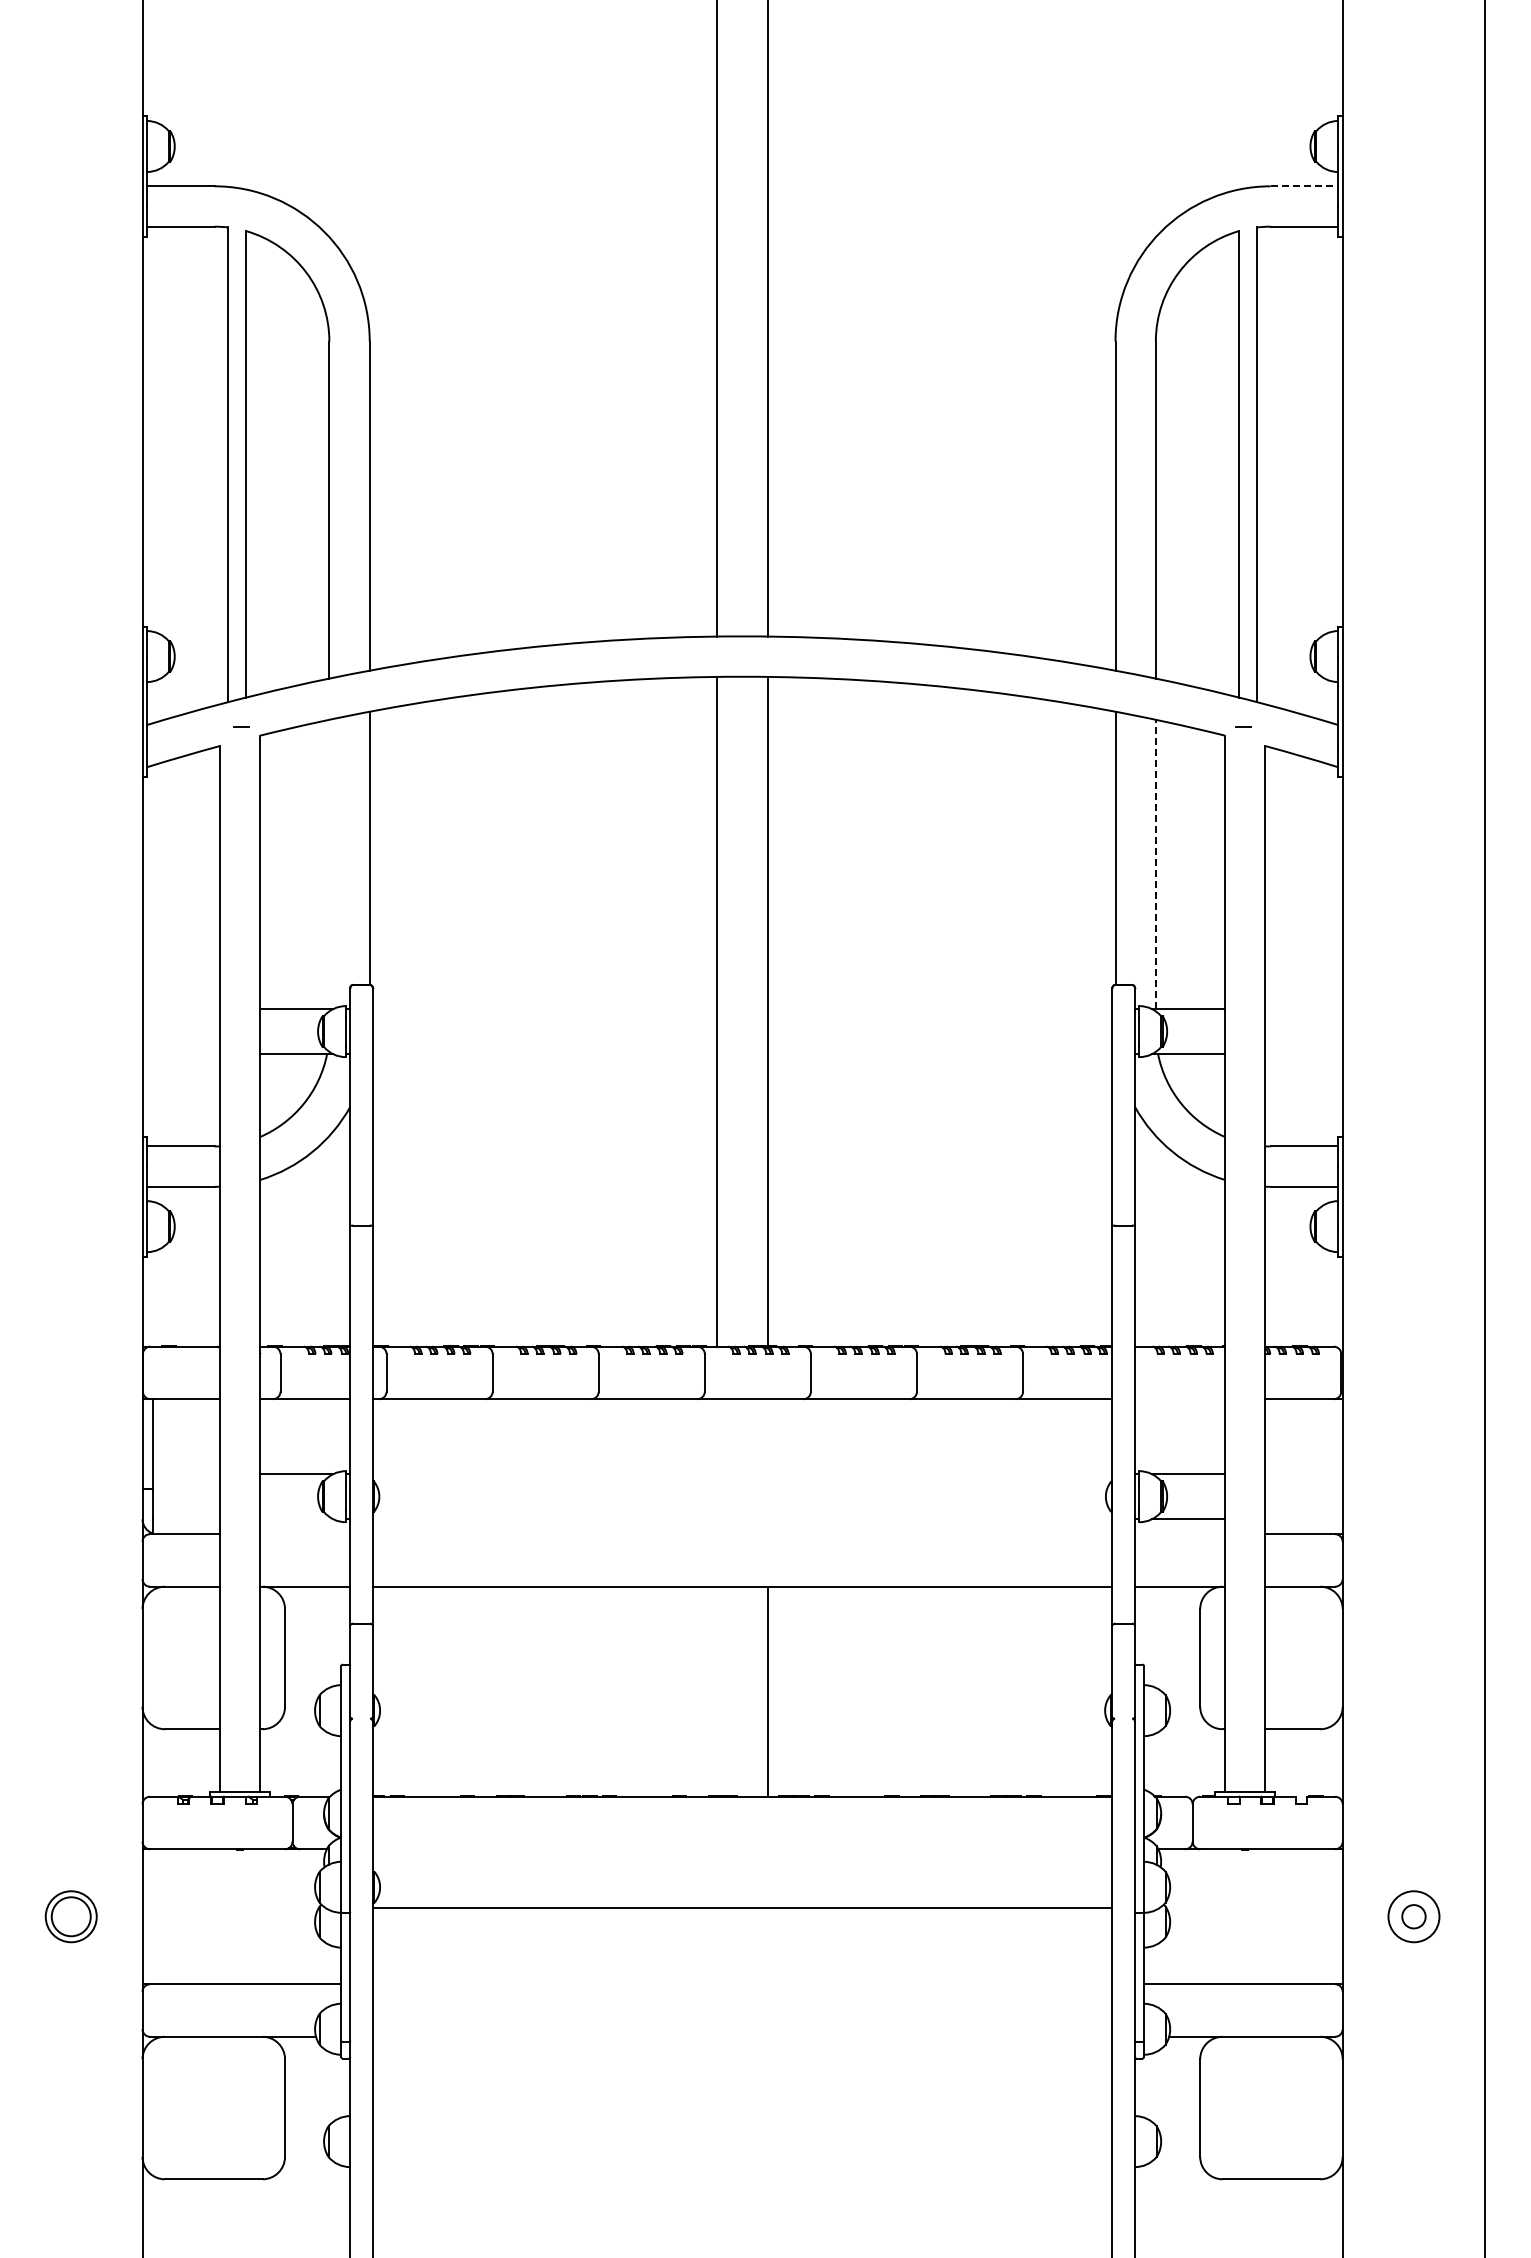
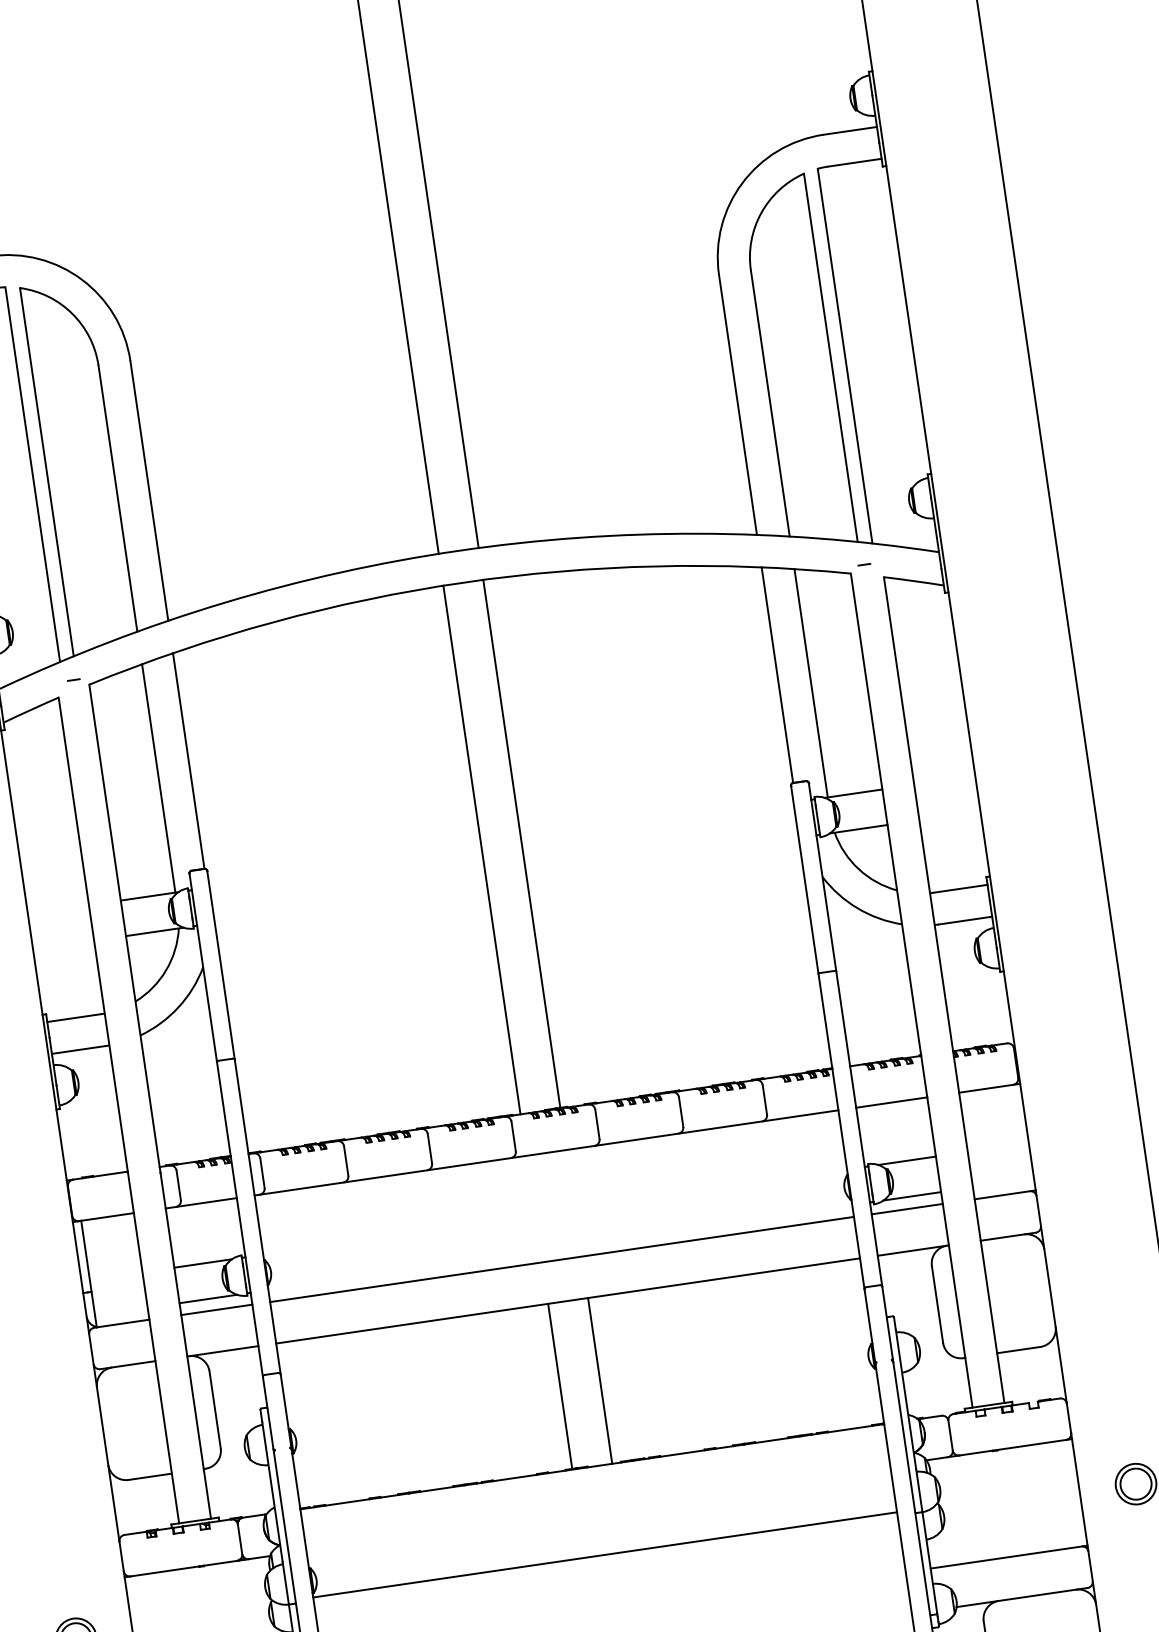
line: (1304, 186) -> (850, 130), dashed -> solid
line: (329, 864) -> (158, 778), added
line: (1155, 864) -> (810, 683), dashed -> solid
line: (1179, 1399) -> (891, 1102), added
line: (296, 1519) -> (208, 1299), added
line: (305, 1534) -> (217, 1310), added
line: (742, 1534) -> (562, 1259), added
line: (1179, 1534) -> (906, 1209), added
line: (717, 1690) -> (560, 1385), added
circle: (1413, 1916) -> (1135, 1484), size x1.67

